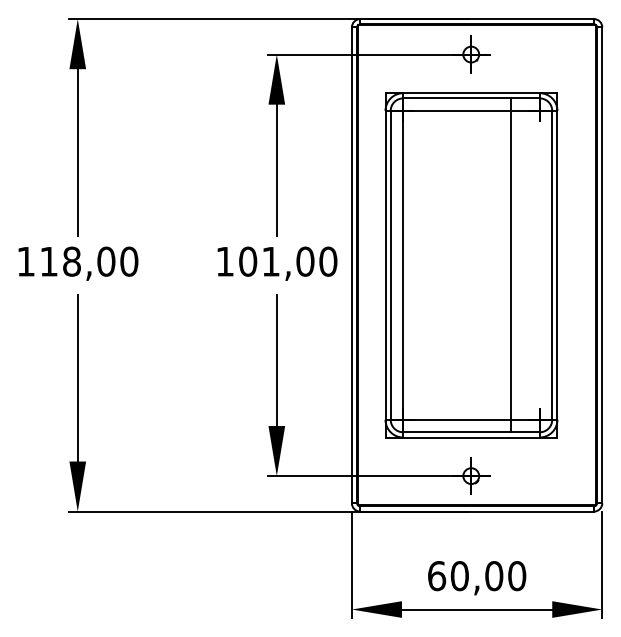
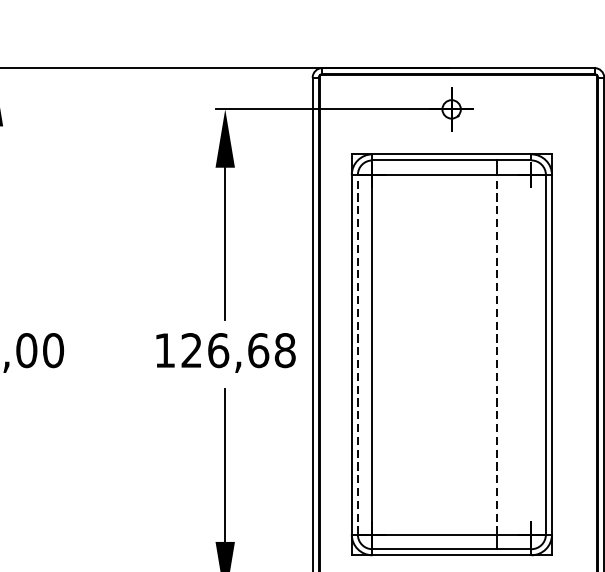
text: (288, 261) -> (238, 350), 101,00 -> 126,68
line: (390, 264) -> (357, 353), solid -> dashed
line: (510, 264) -> (497, 353), solid -> dashed

